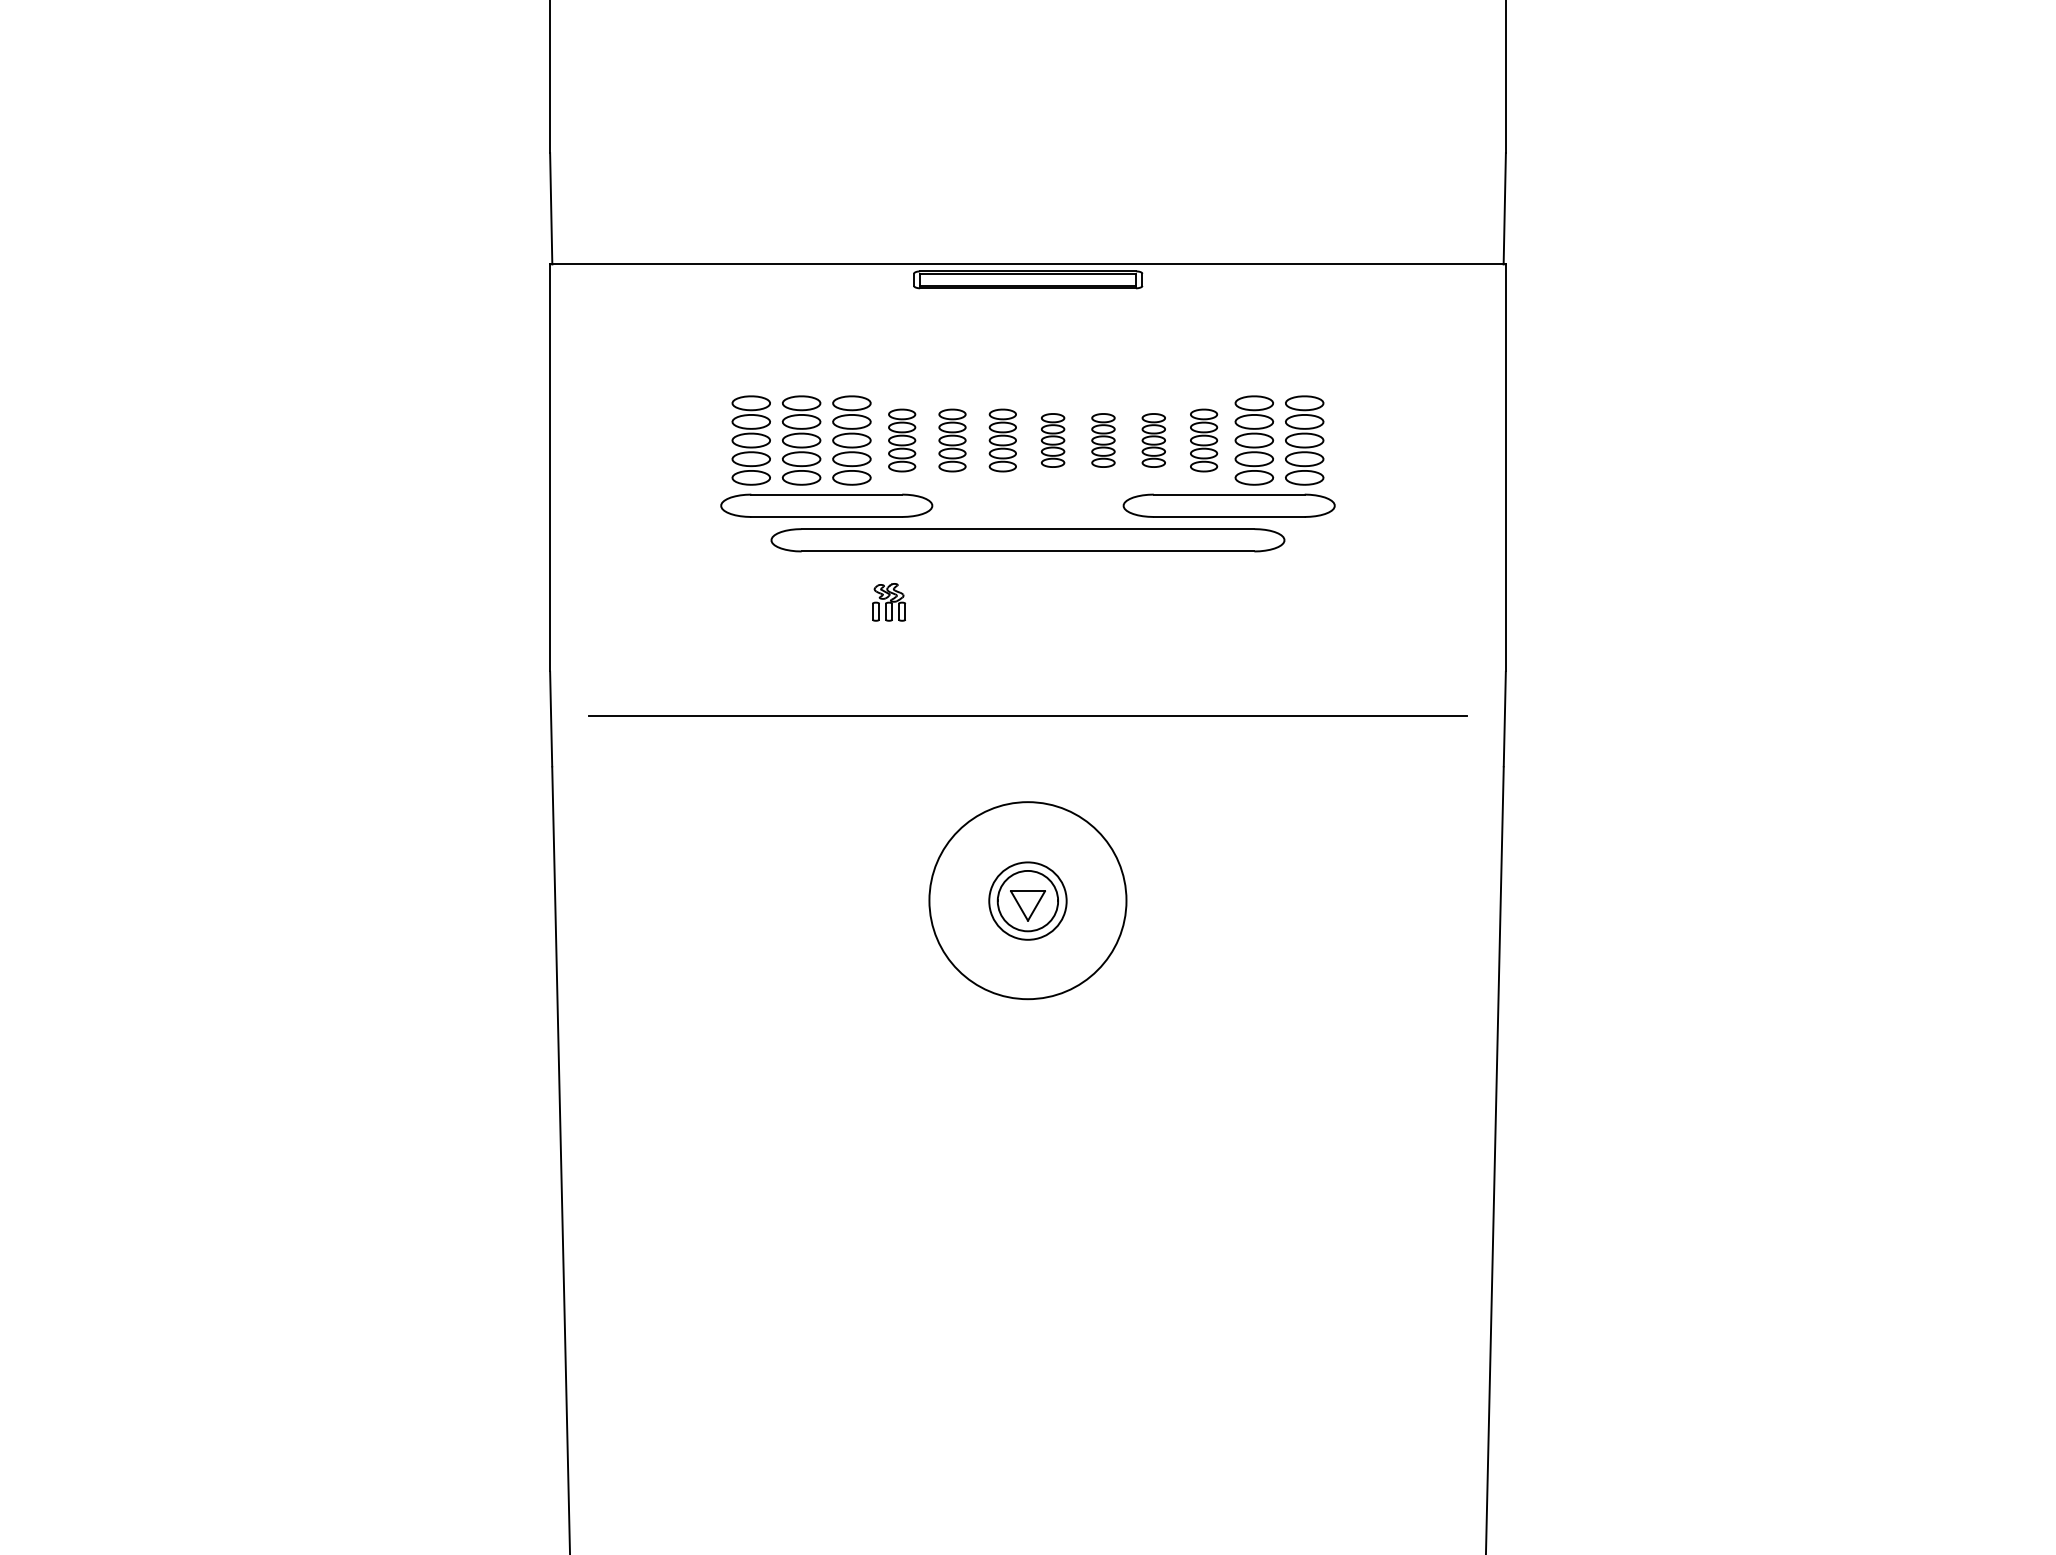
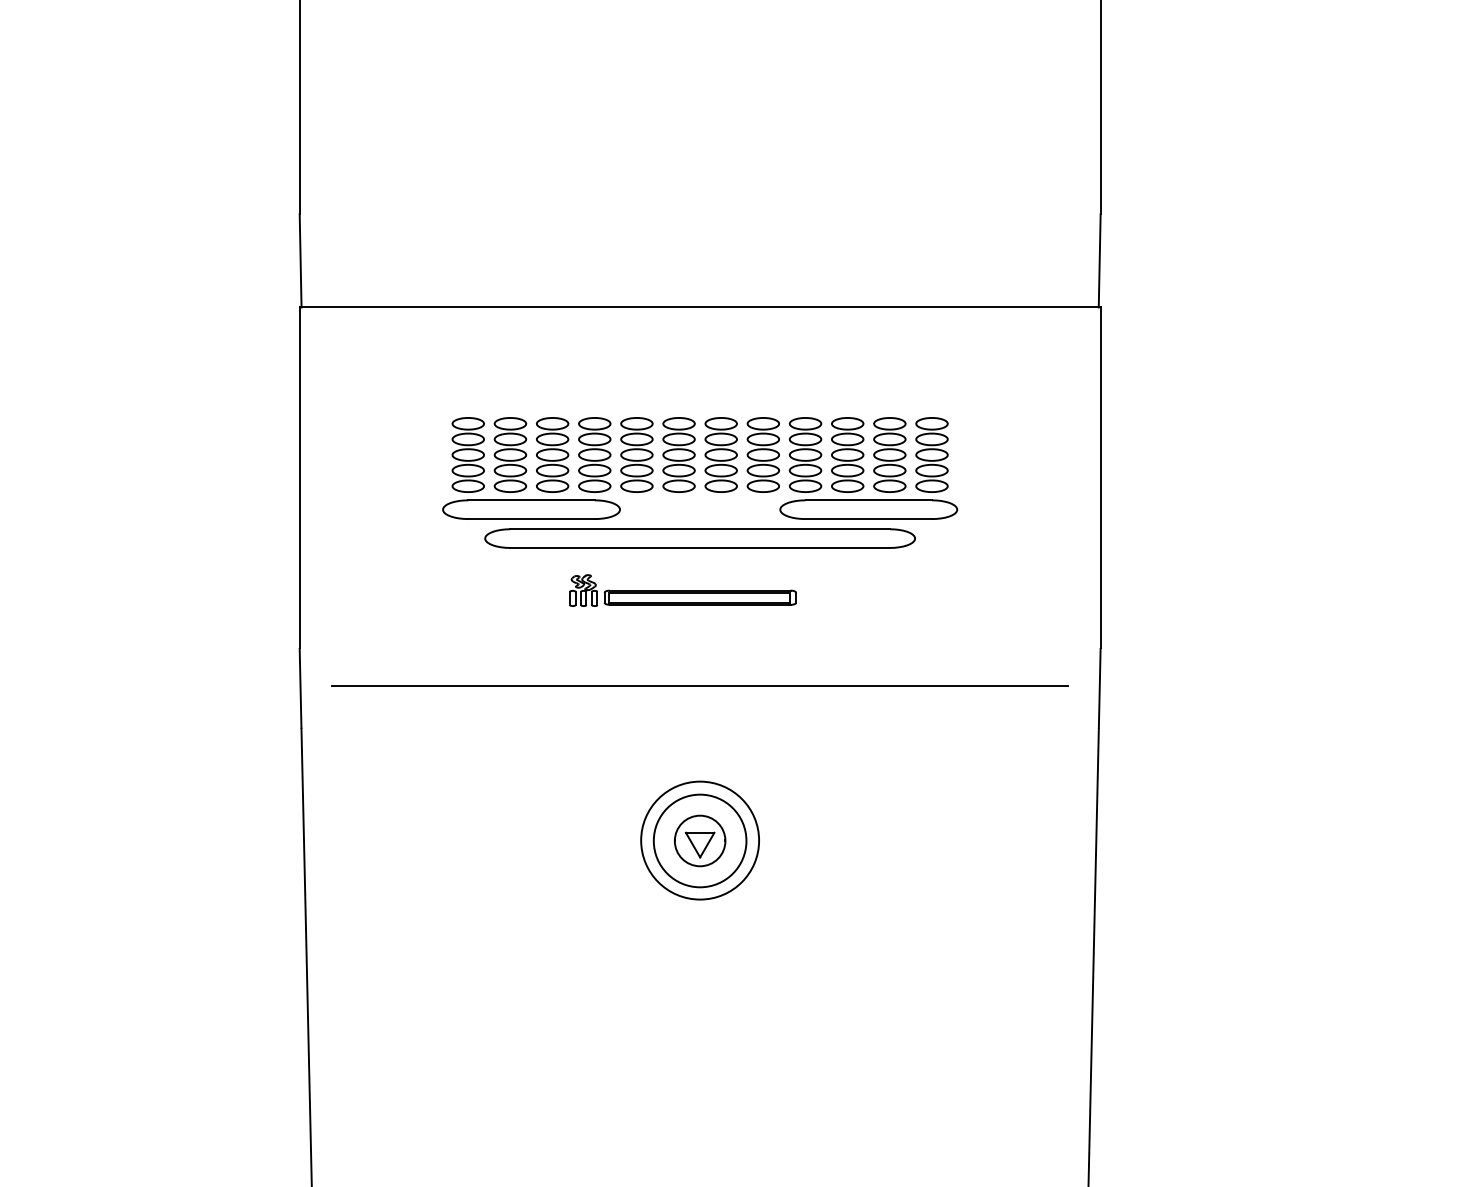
part: (1028, 279) -> (700, 597), moved
part: (901, 440) -> (594, 454), size x1.43
part: (952, 440) -> (636, 454), size x1.43
part: (1002, 440) -> (678, 454), size x1.43
part: (1052, 440) -> (720, 454), size x1.67
part: (1103, 440) -> (763, 454), size x1.67
part: (1153, 440) -> (805, 454), size x1.67
part: (1203, 440) -> (847, 454), size x1.43
circle: (1027, 900) -> (699, 840), size x0.71
circle: (1027, 900) -> (699, 840), size x1.43

